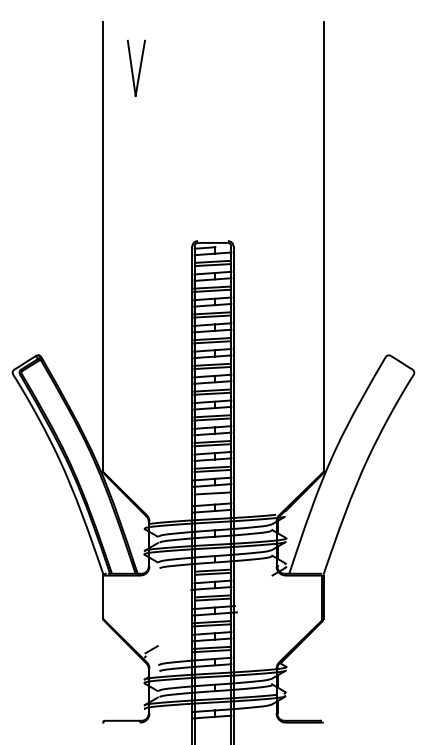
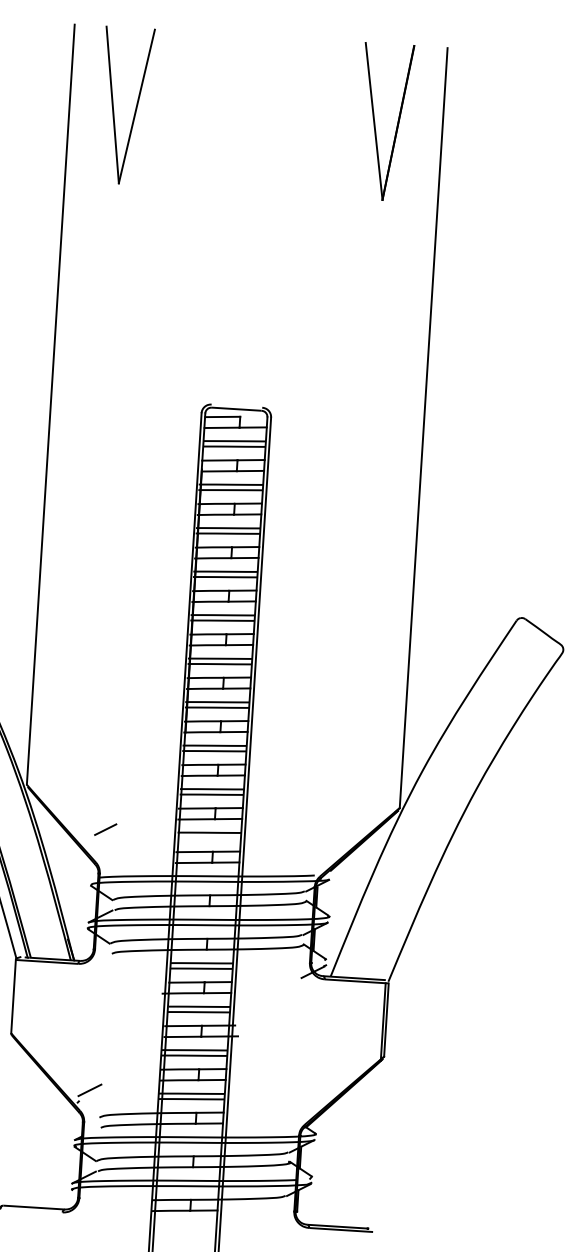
part: (136, 68) -> (126, 106), size x1.67
part: (289, 68) -> (384, 122), added
line: (151, 495) -> (106, 829), added

